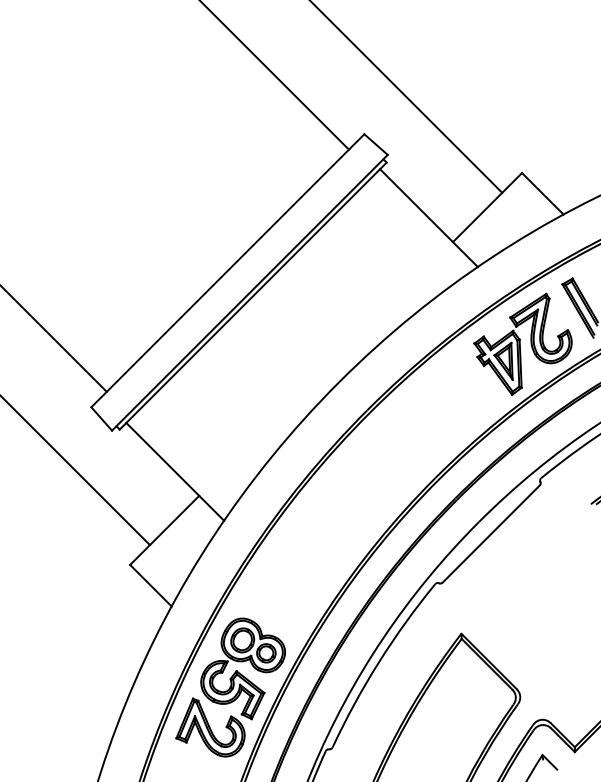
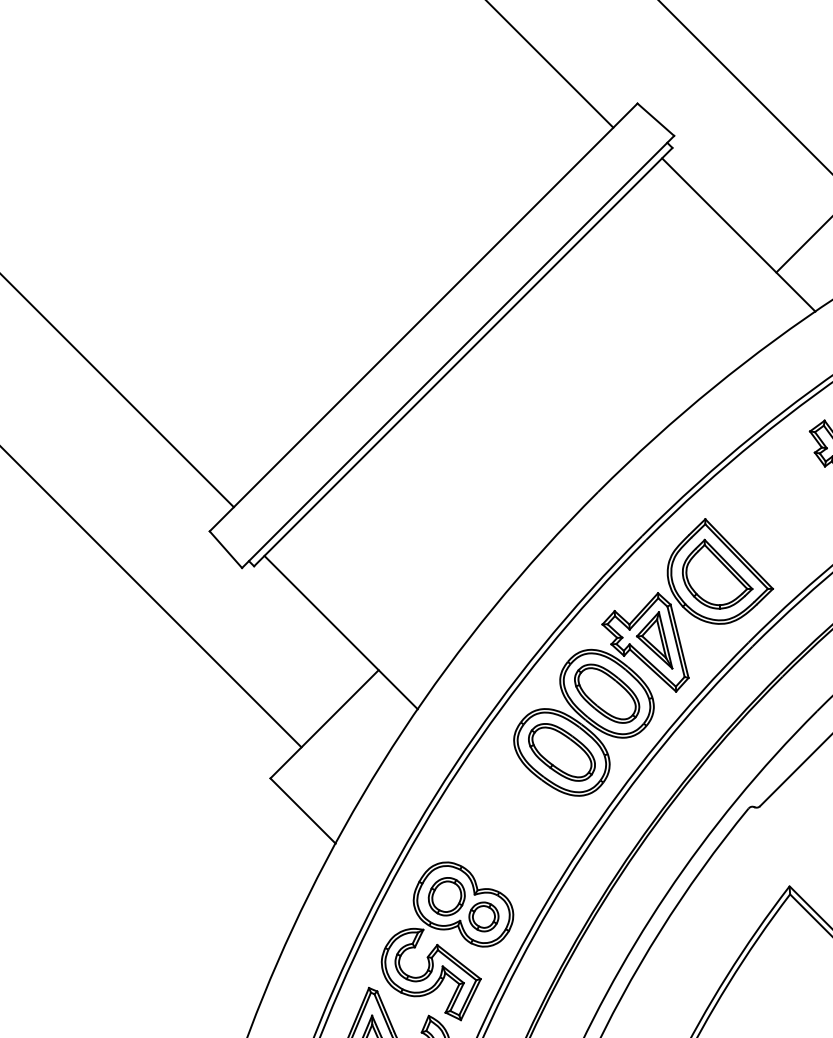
part: (367, 487) -> (642, 657), added

